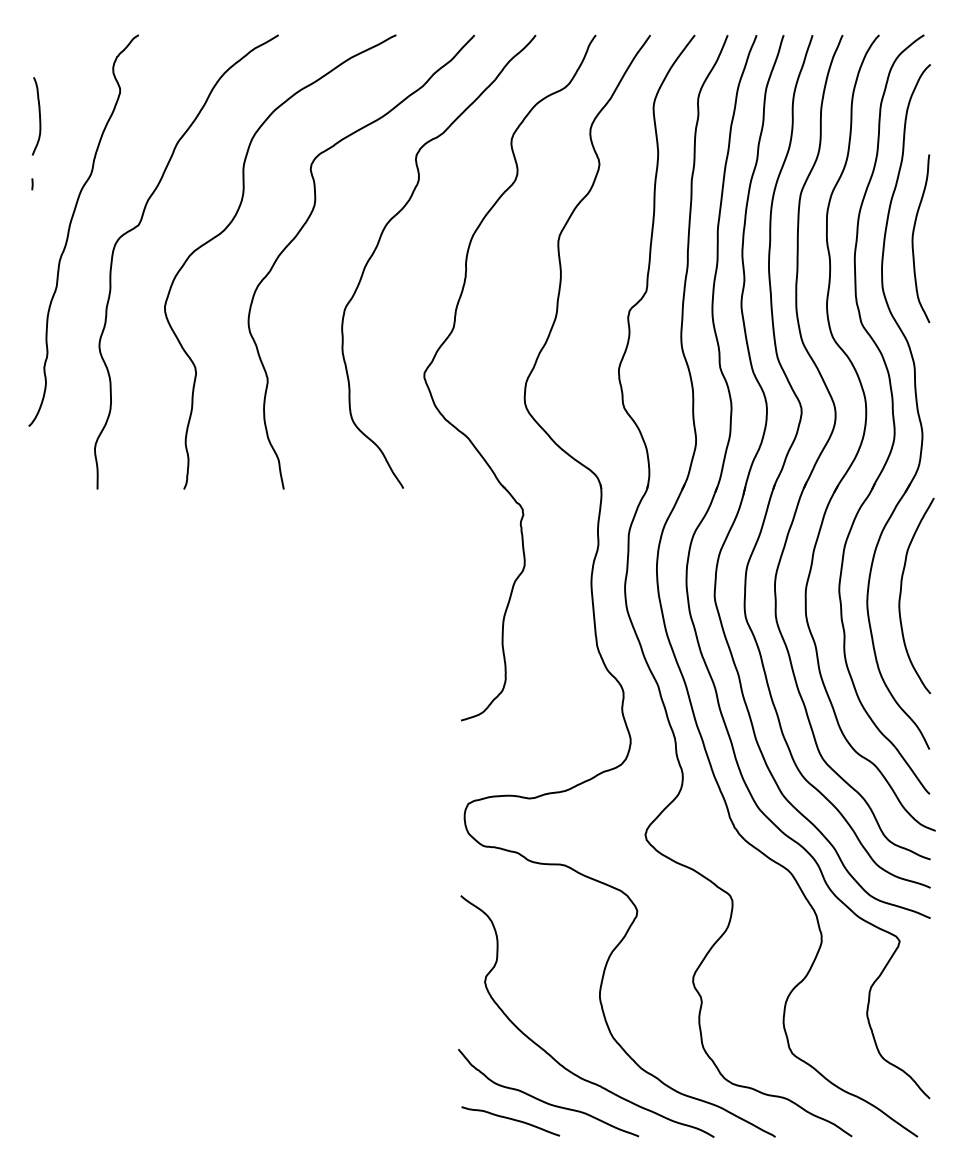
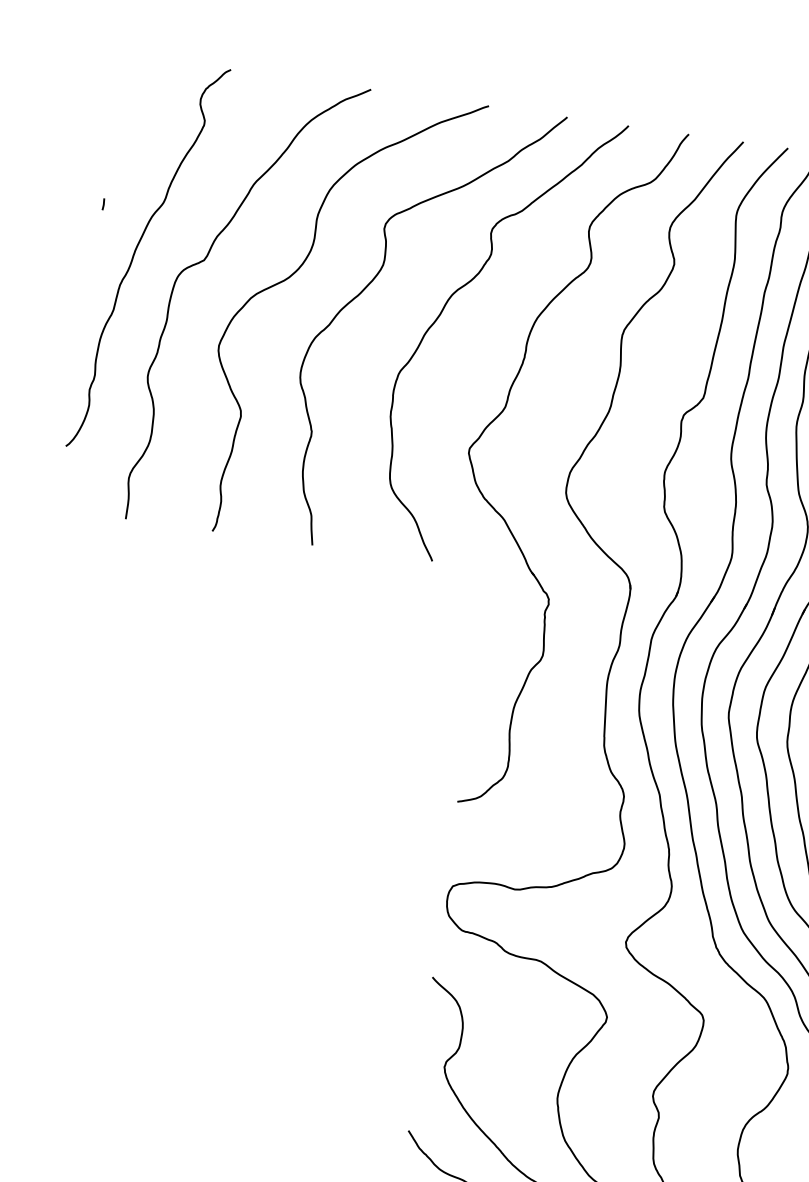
curve: (39, 116) -> (120, 137), removed

